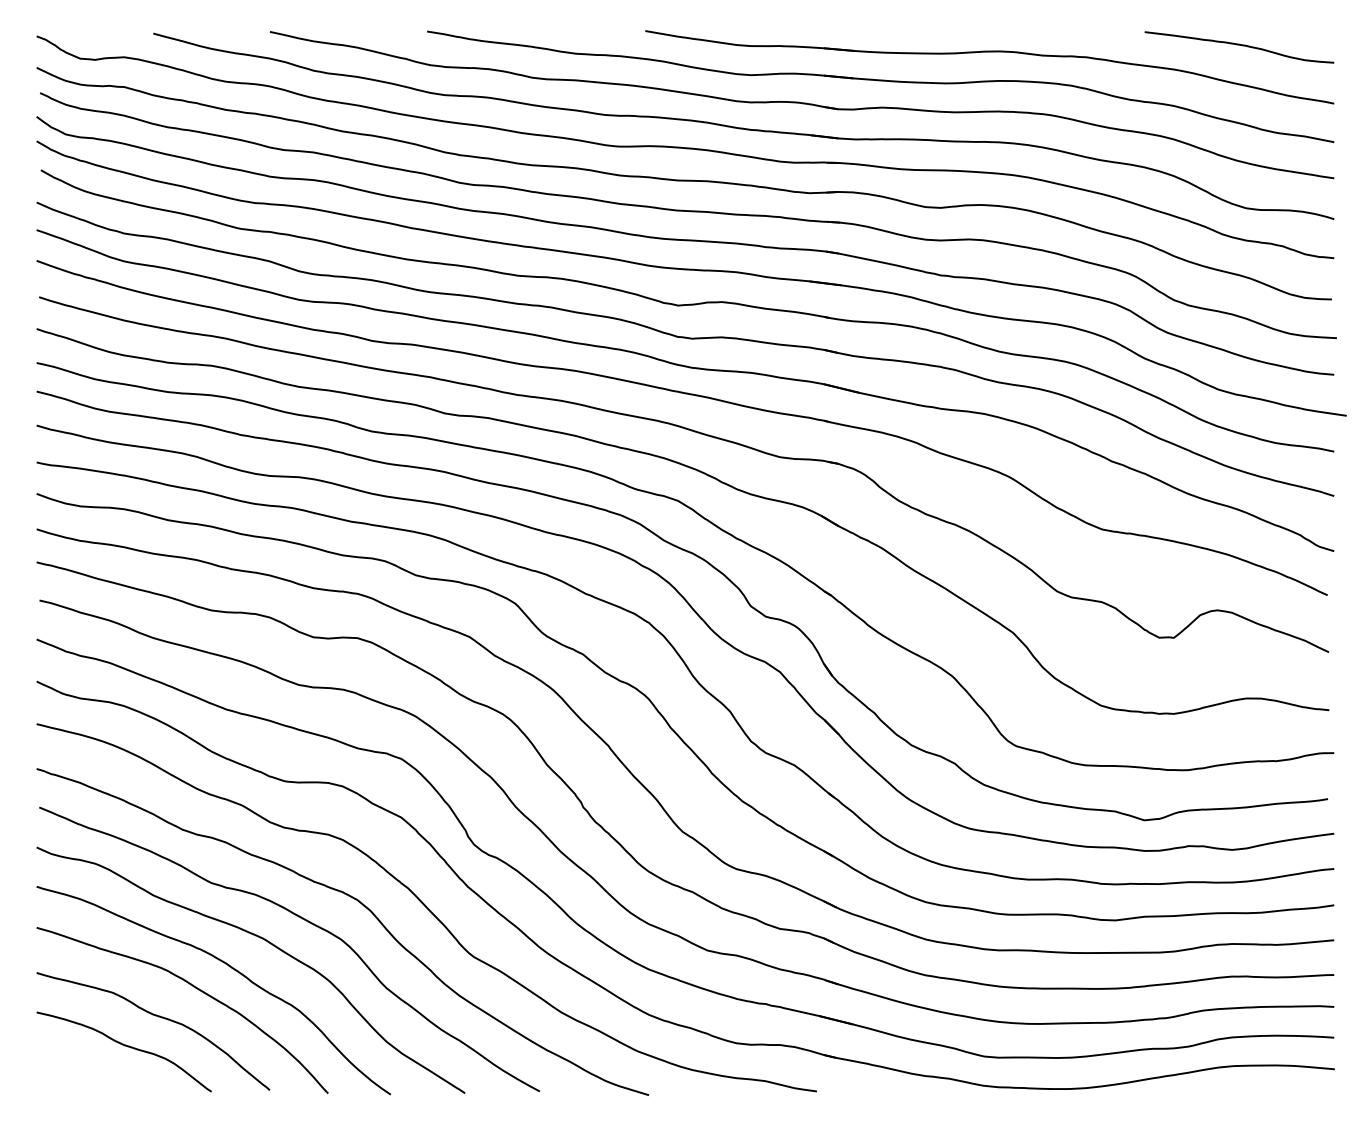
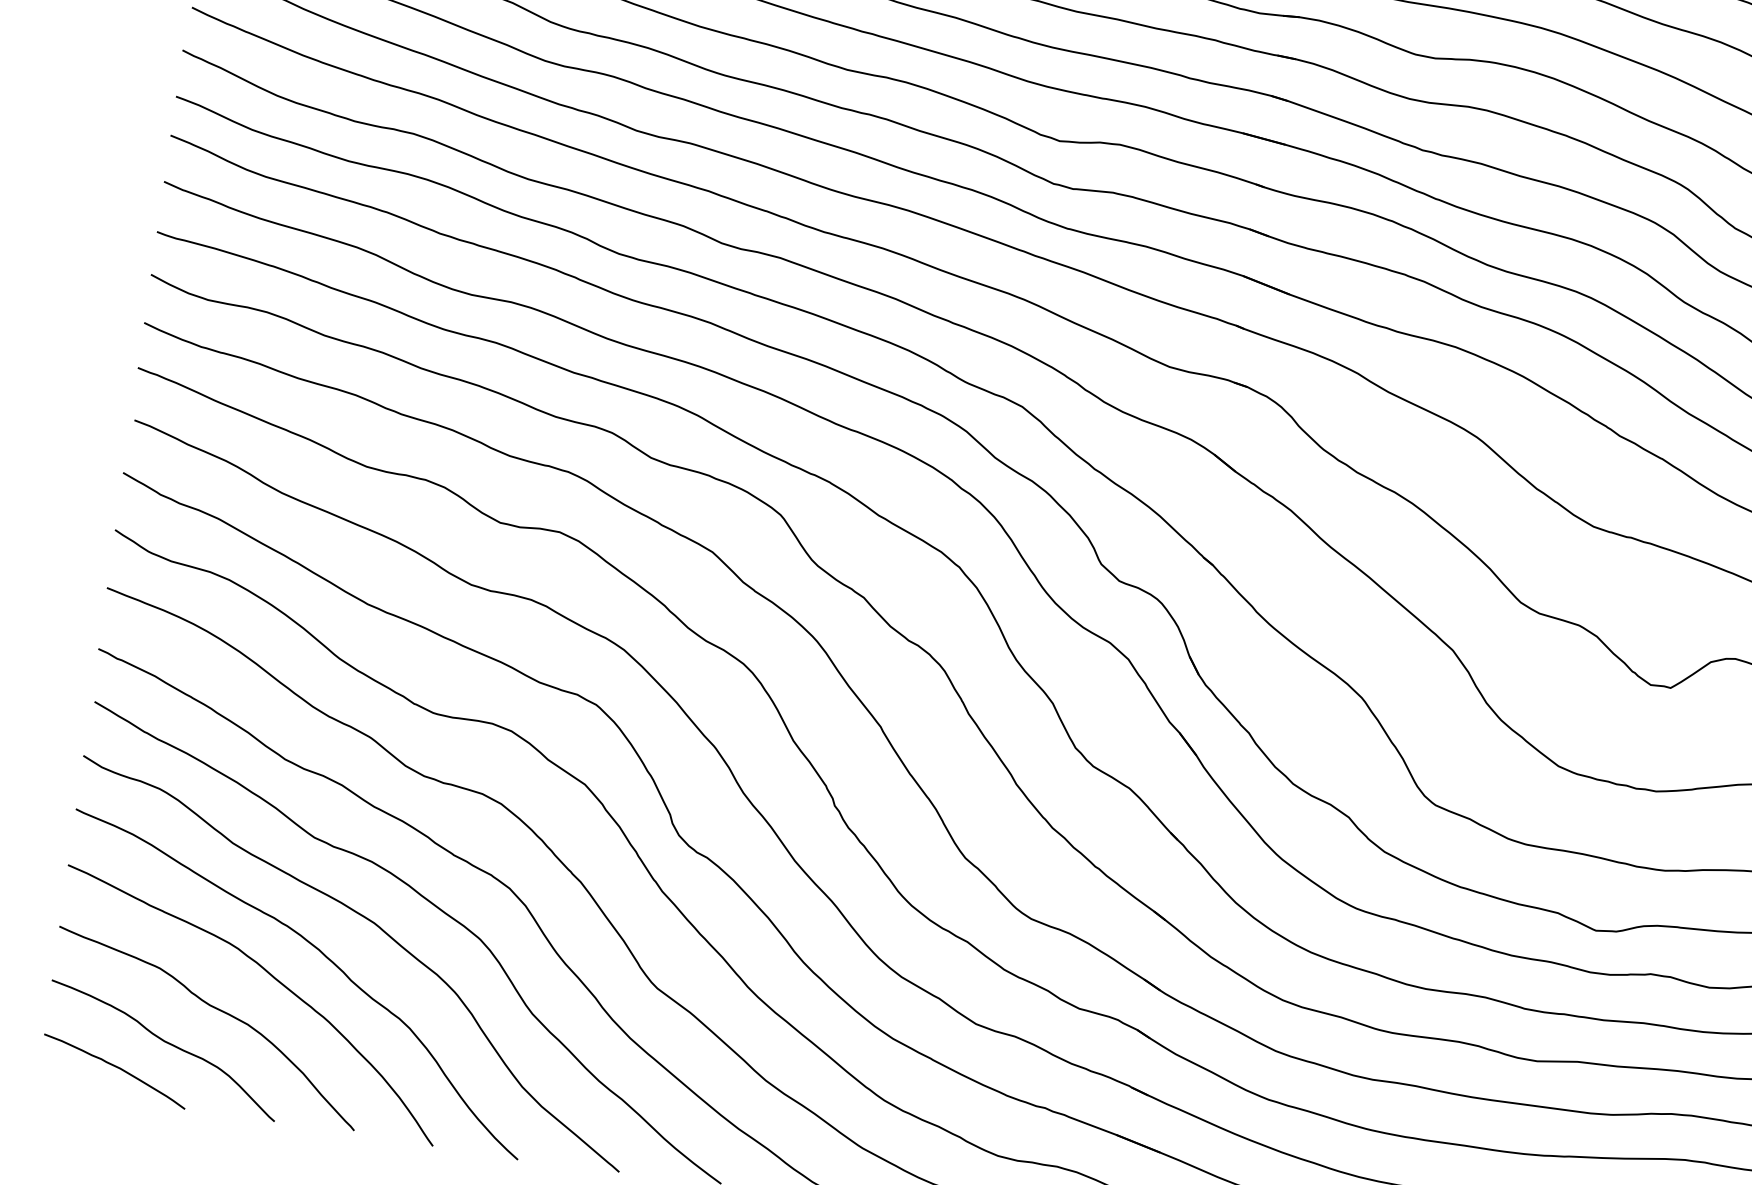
curve: (91, 1069) -> (115, 1068), added

